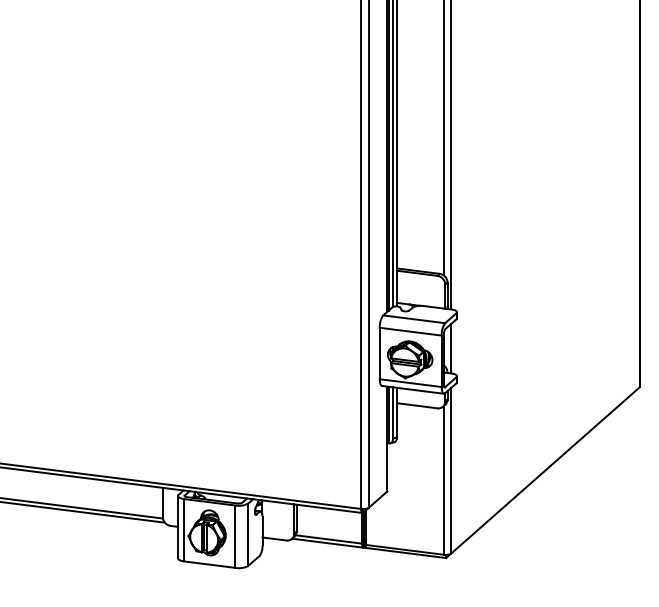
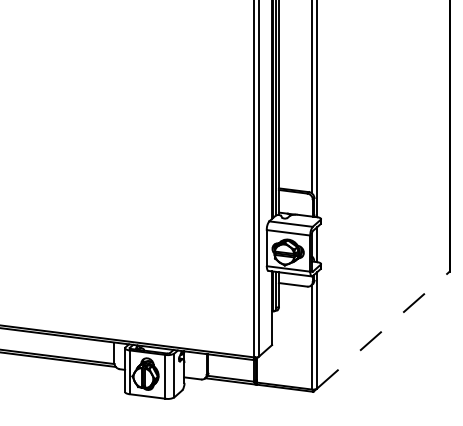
line: (545, 470) -> (383, 330), solid -> dashed

